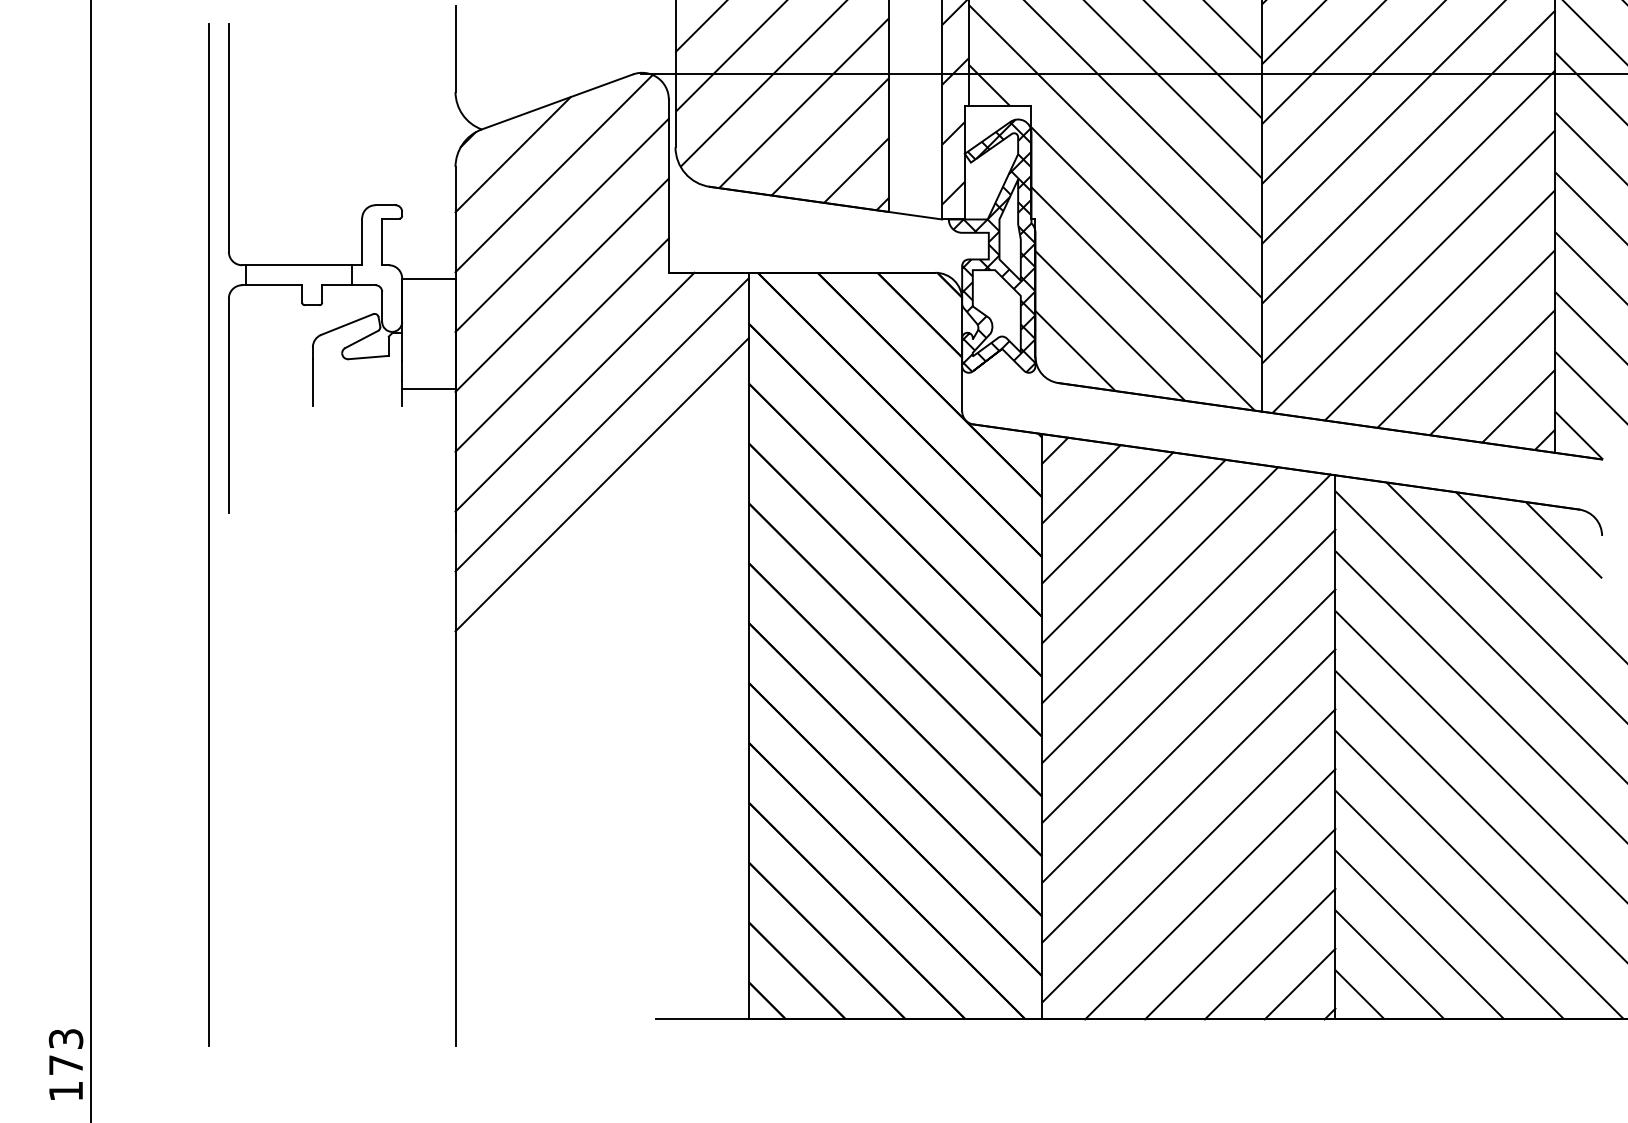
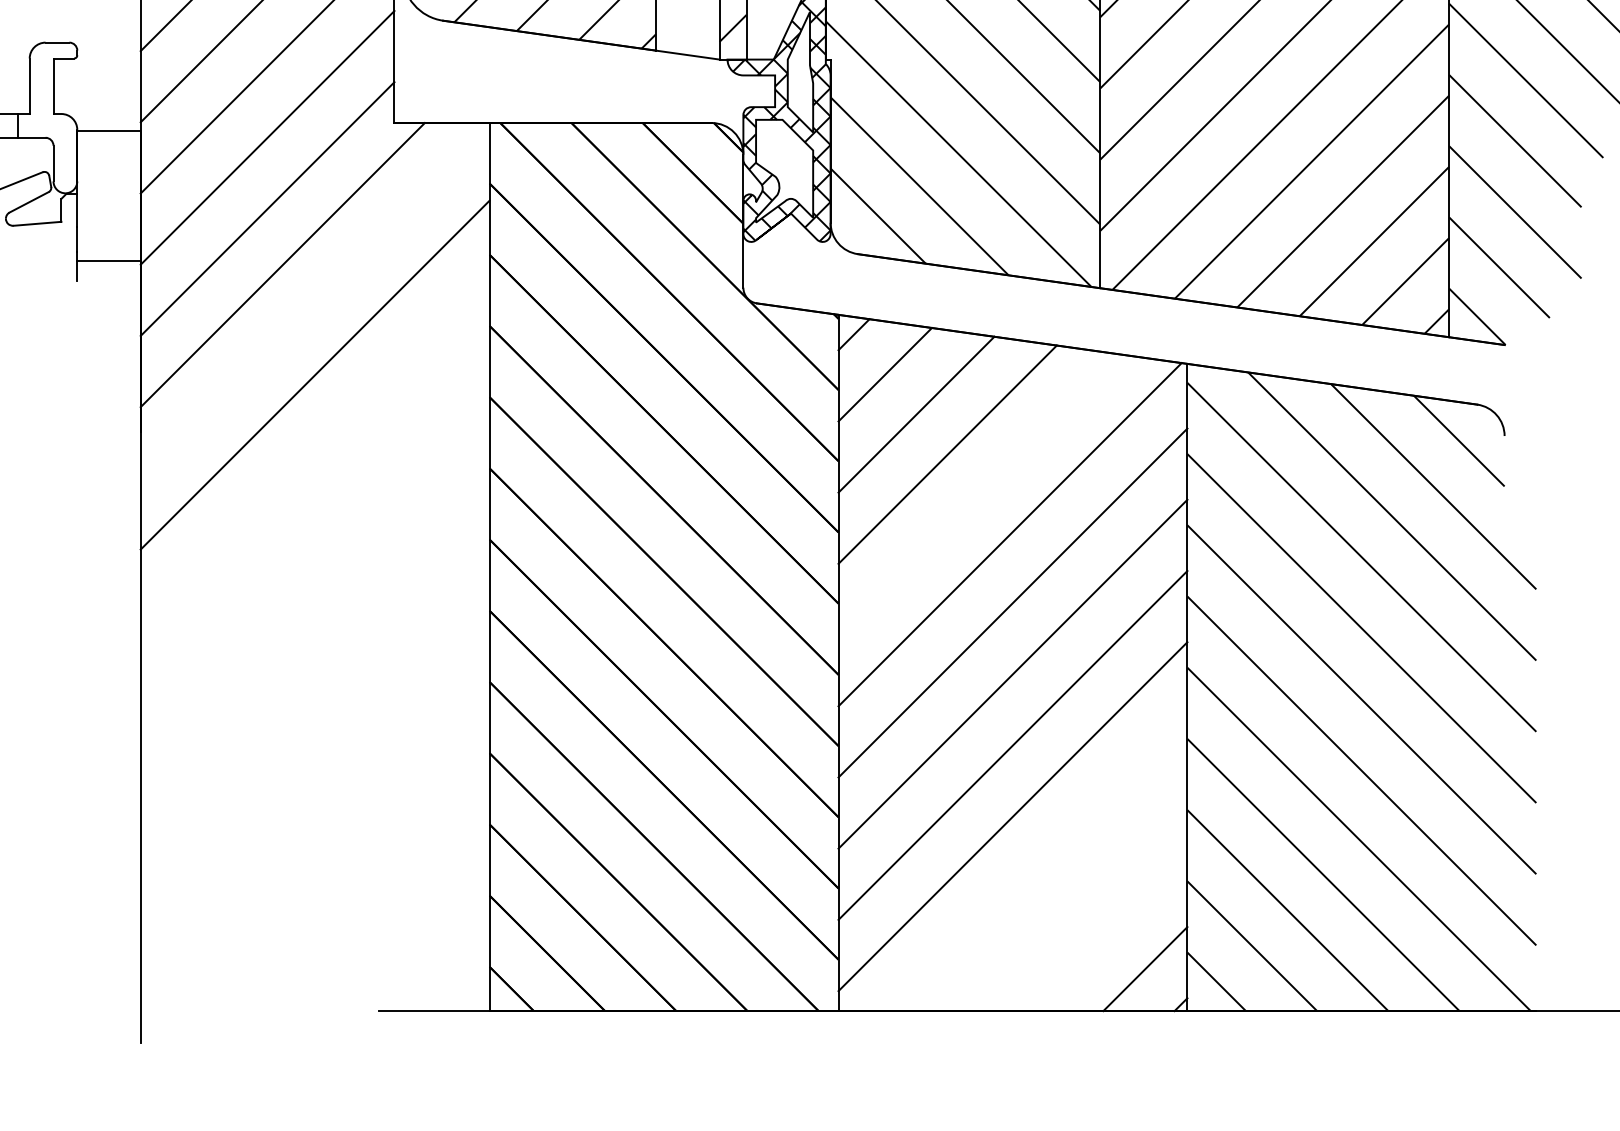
line: (601, 424) -> (314, 303), removed
line: (1160, 585) -> (979, 494), removed
line: (1210, 894) -> (1038, 862), removed
line: (1240, 924) -> (1074, 898), removed
line: (1269, 953) -> (1108, 932), removed

